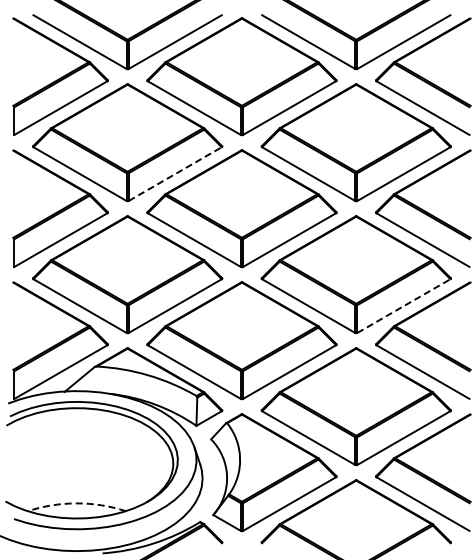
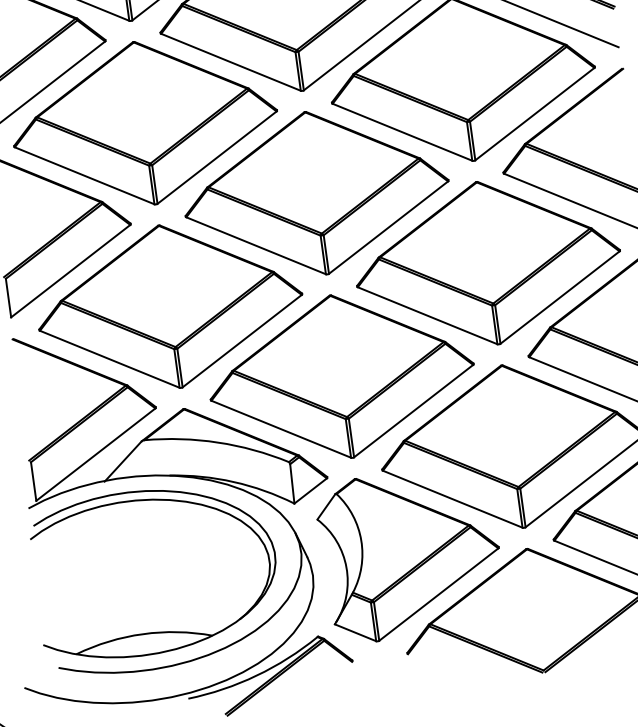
line: (175, 174) -> (217, 158), dashed -> solid
line: (403, 306) -> (559, 298), dashed -> solid
arc: (76, 503) -> (142, 634), dashed -> solid

